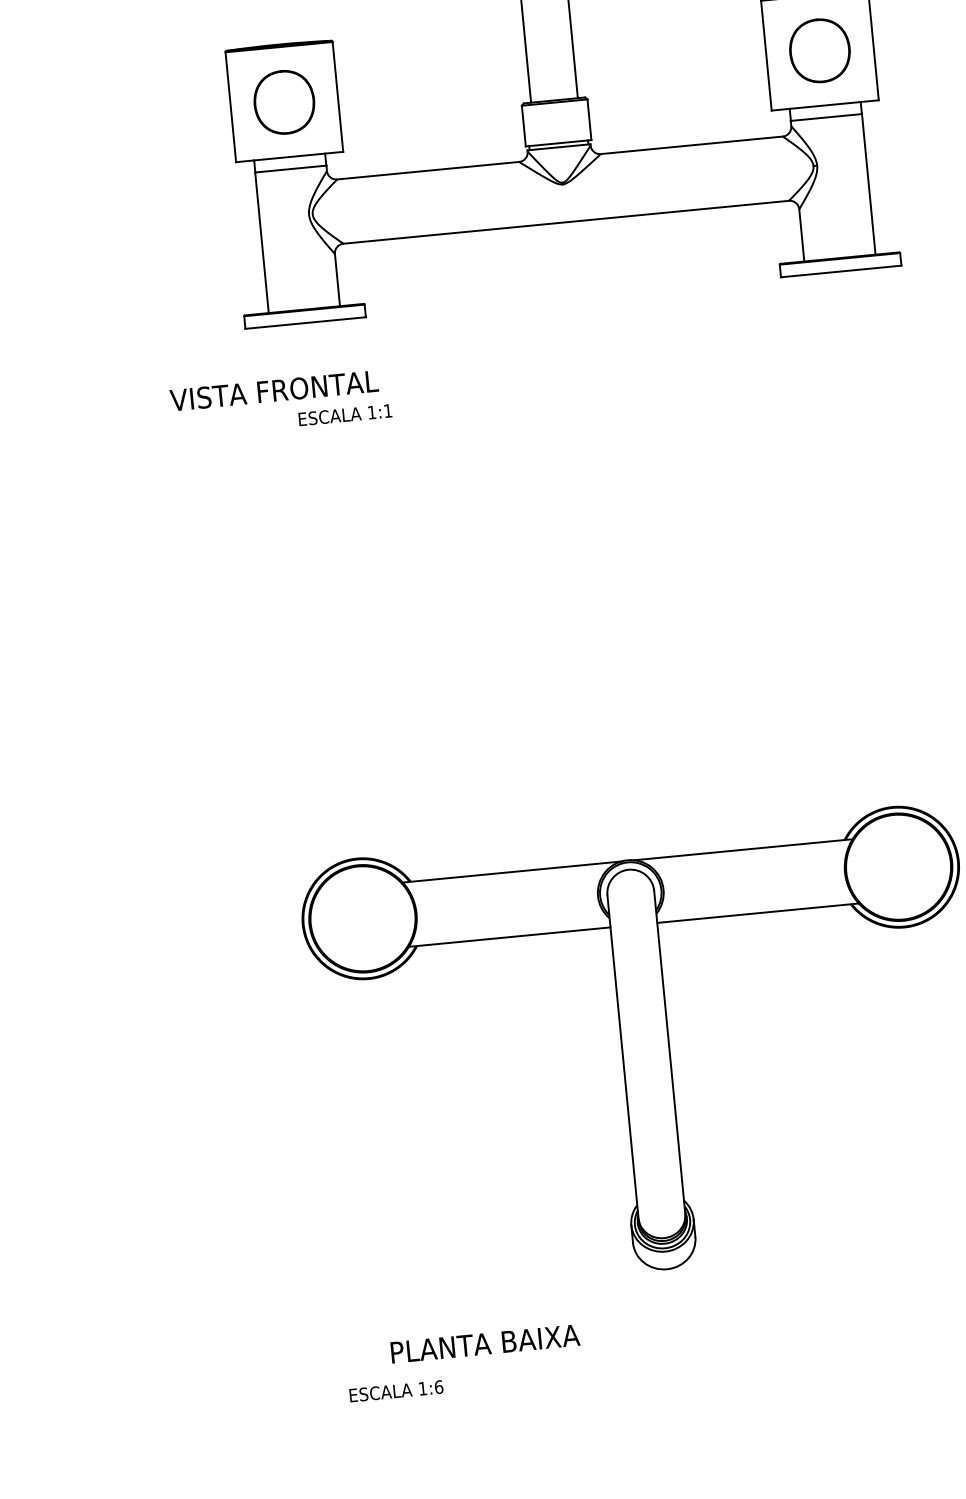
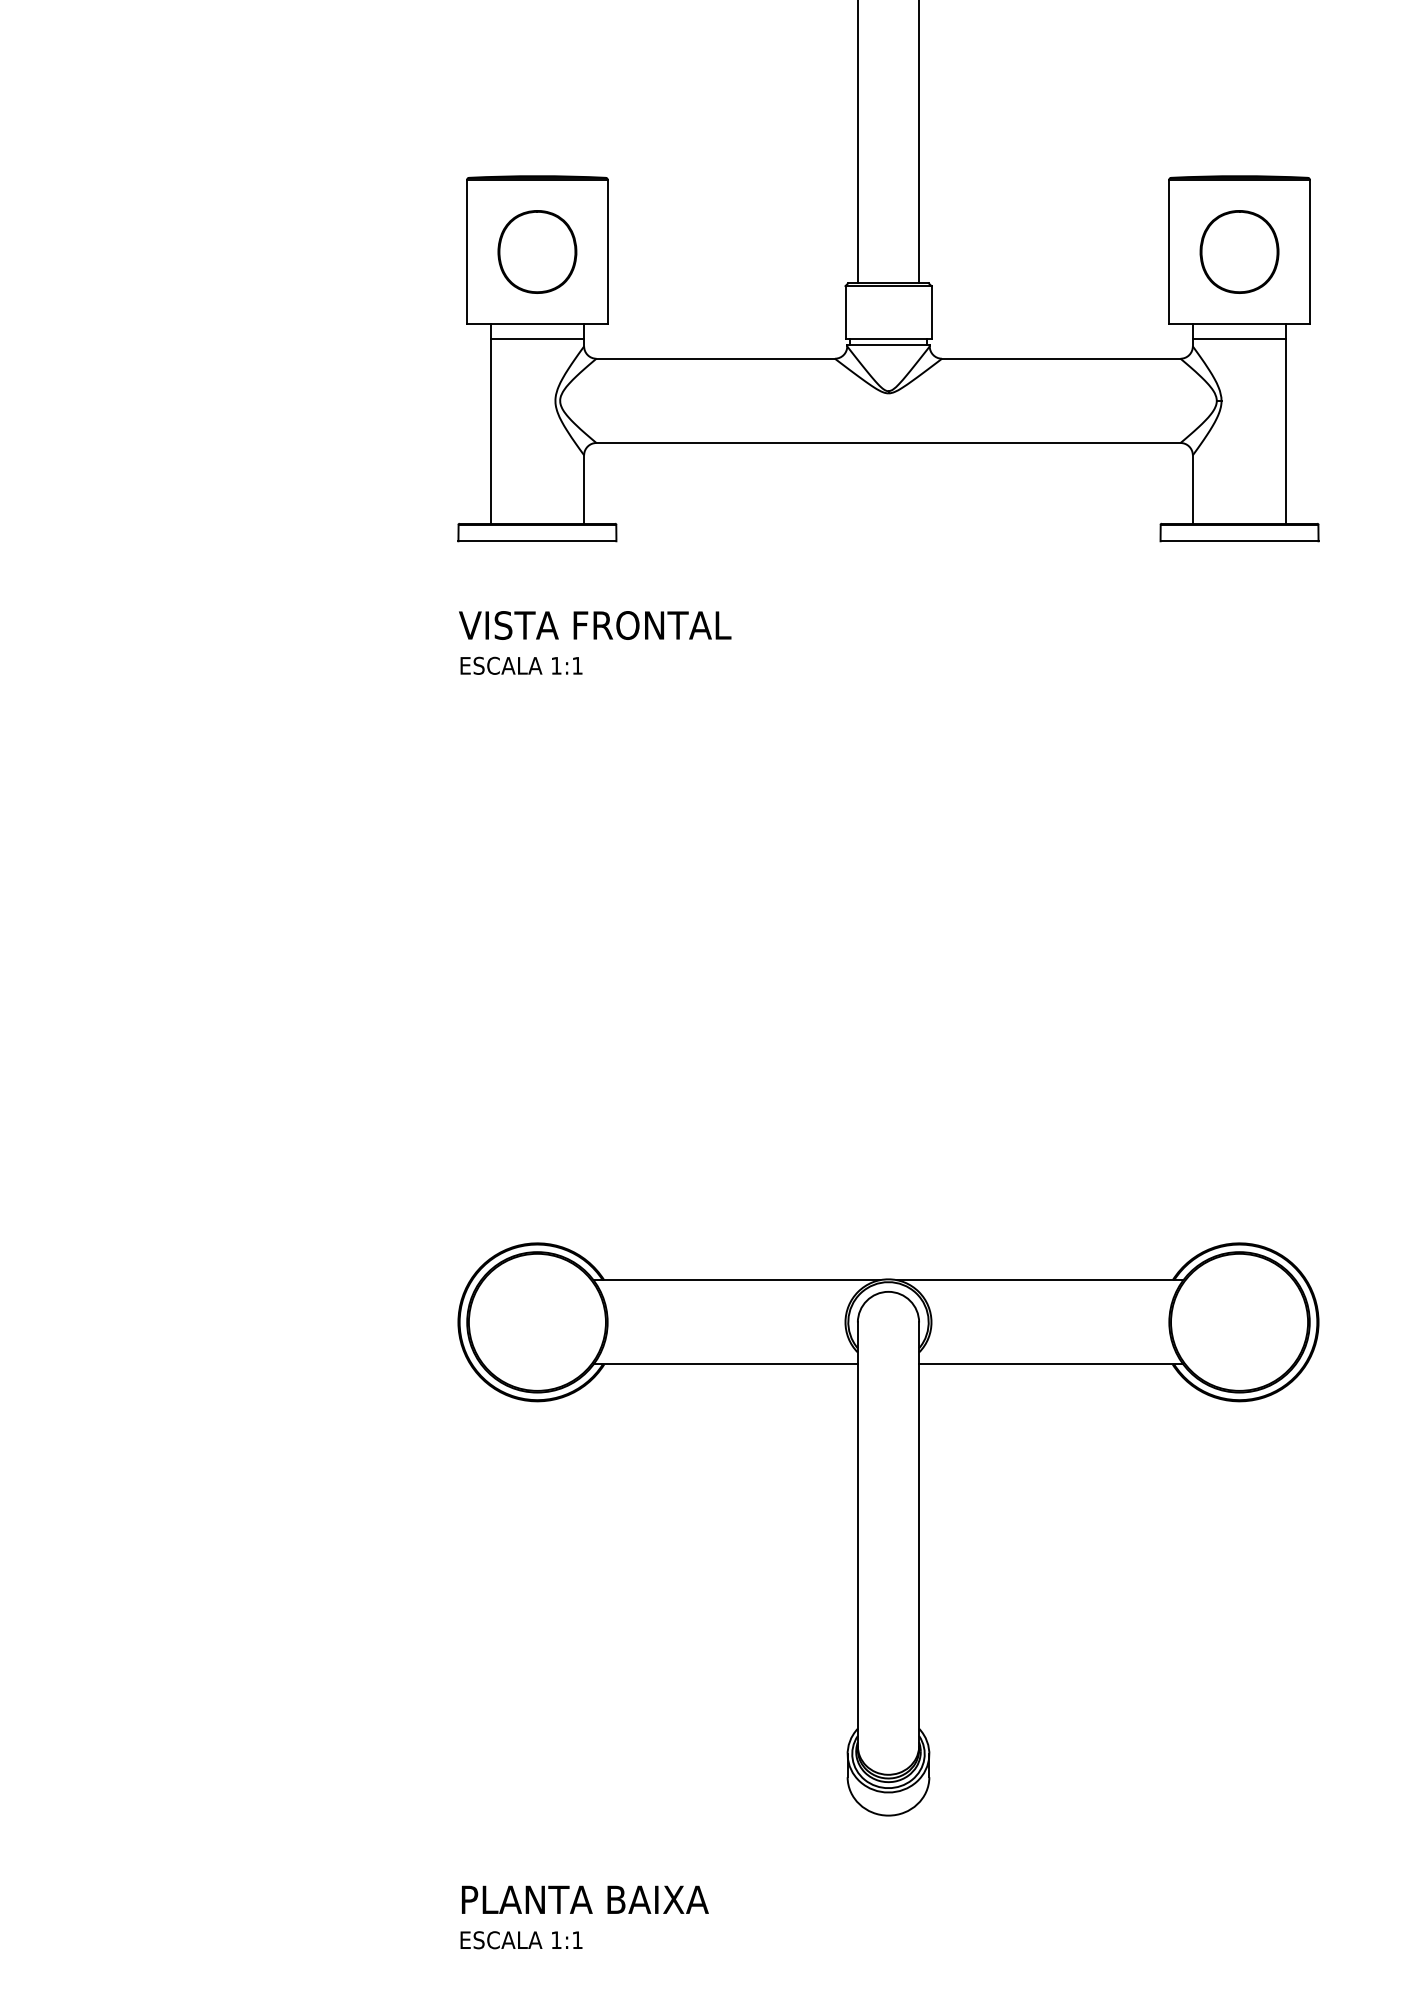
text: (274, 390) -> (595, 625), moved
text: (345, 414) -> (521, 665), moved
text: (485, 1343) -> (585, 1899), moved
text: (438, 1387) -> (577, 1940), 1:6 -> 1:1

